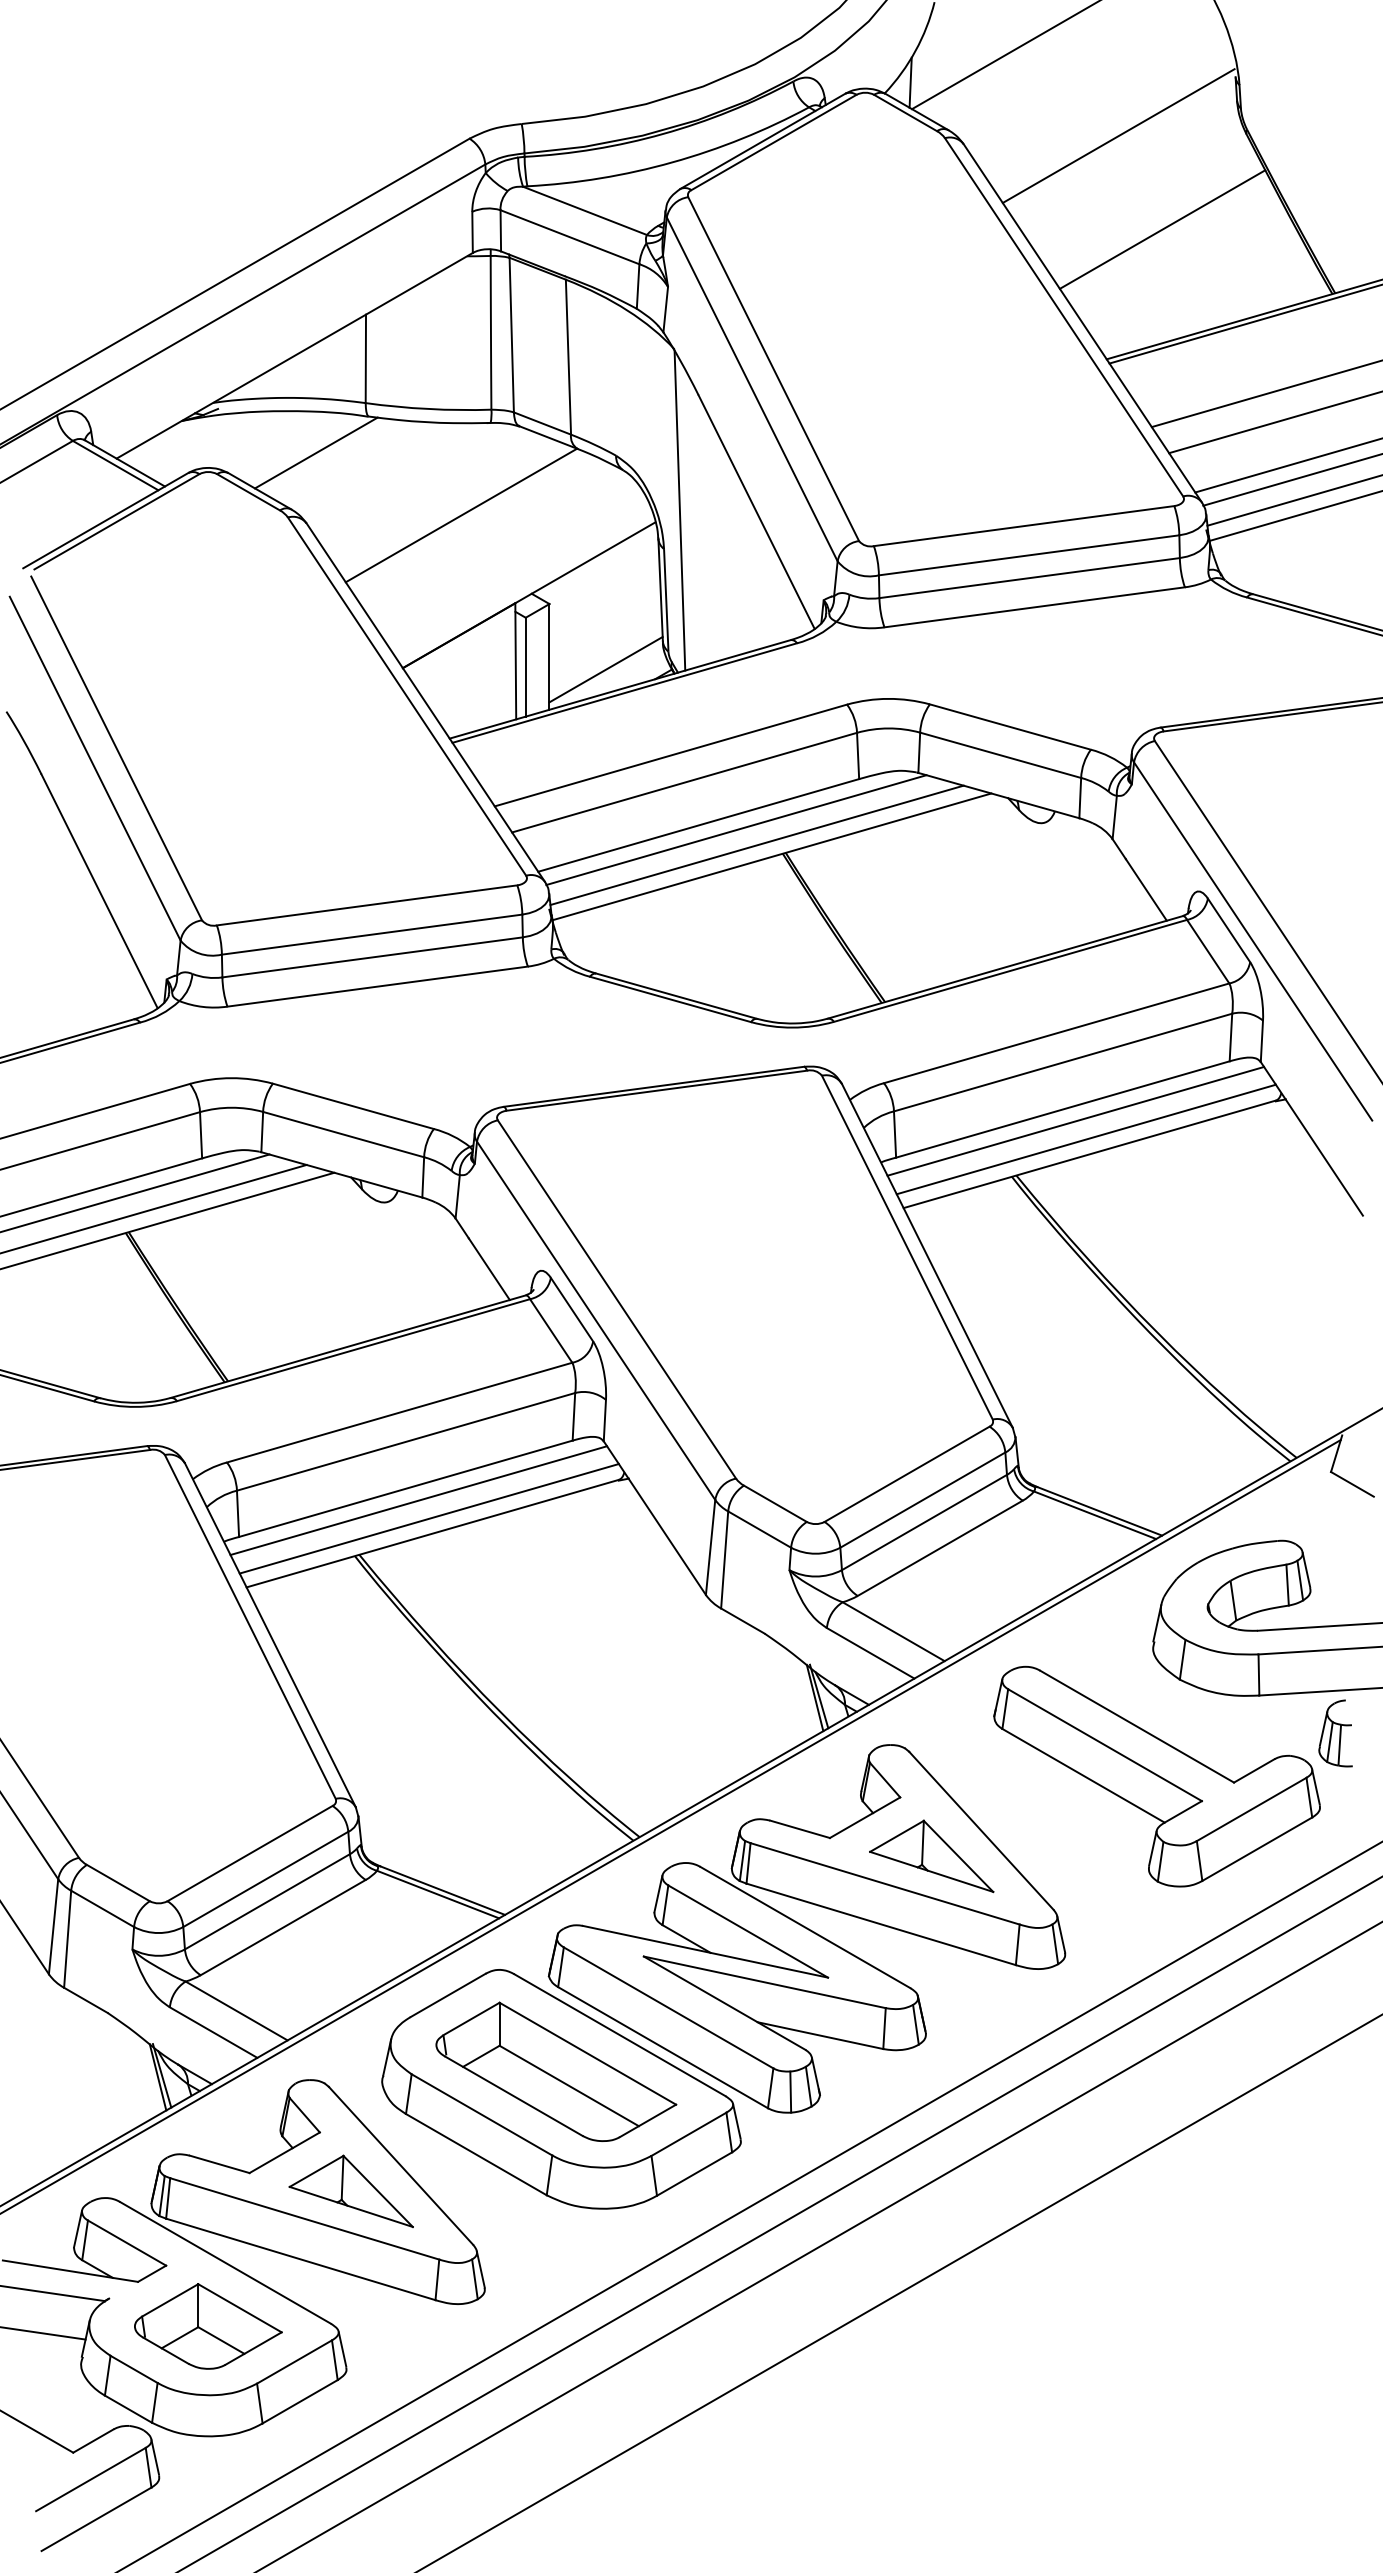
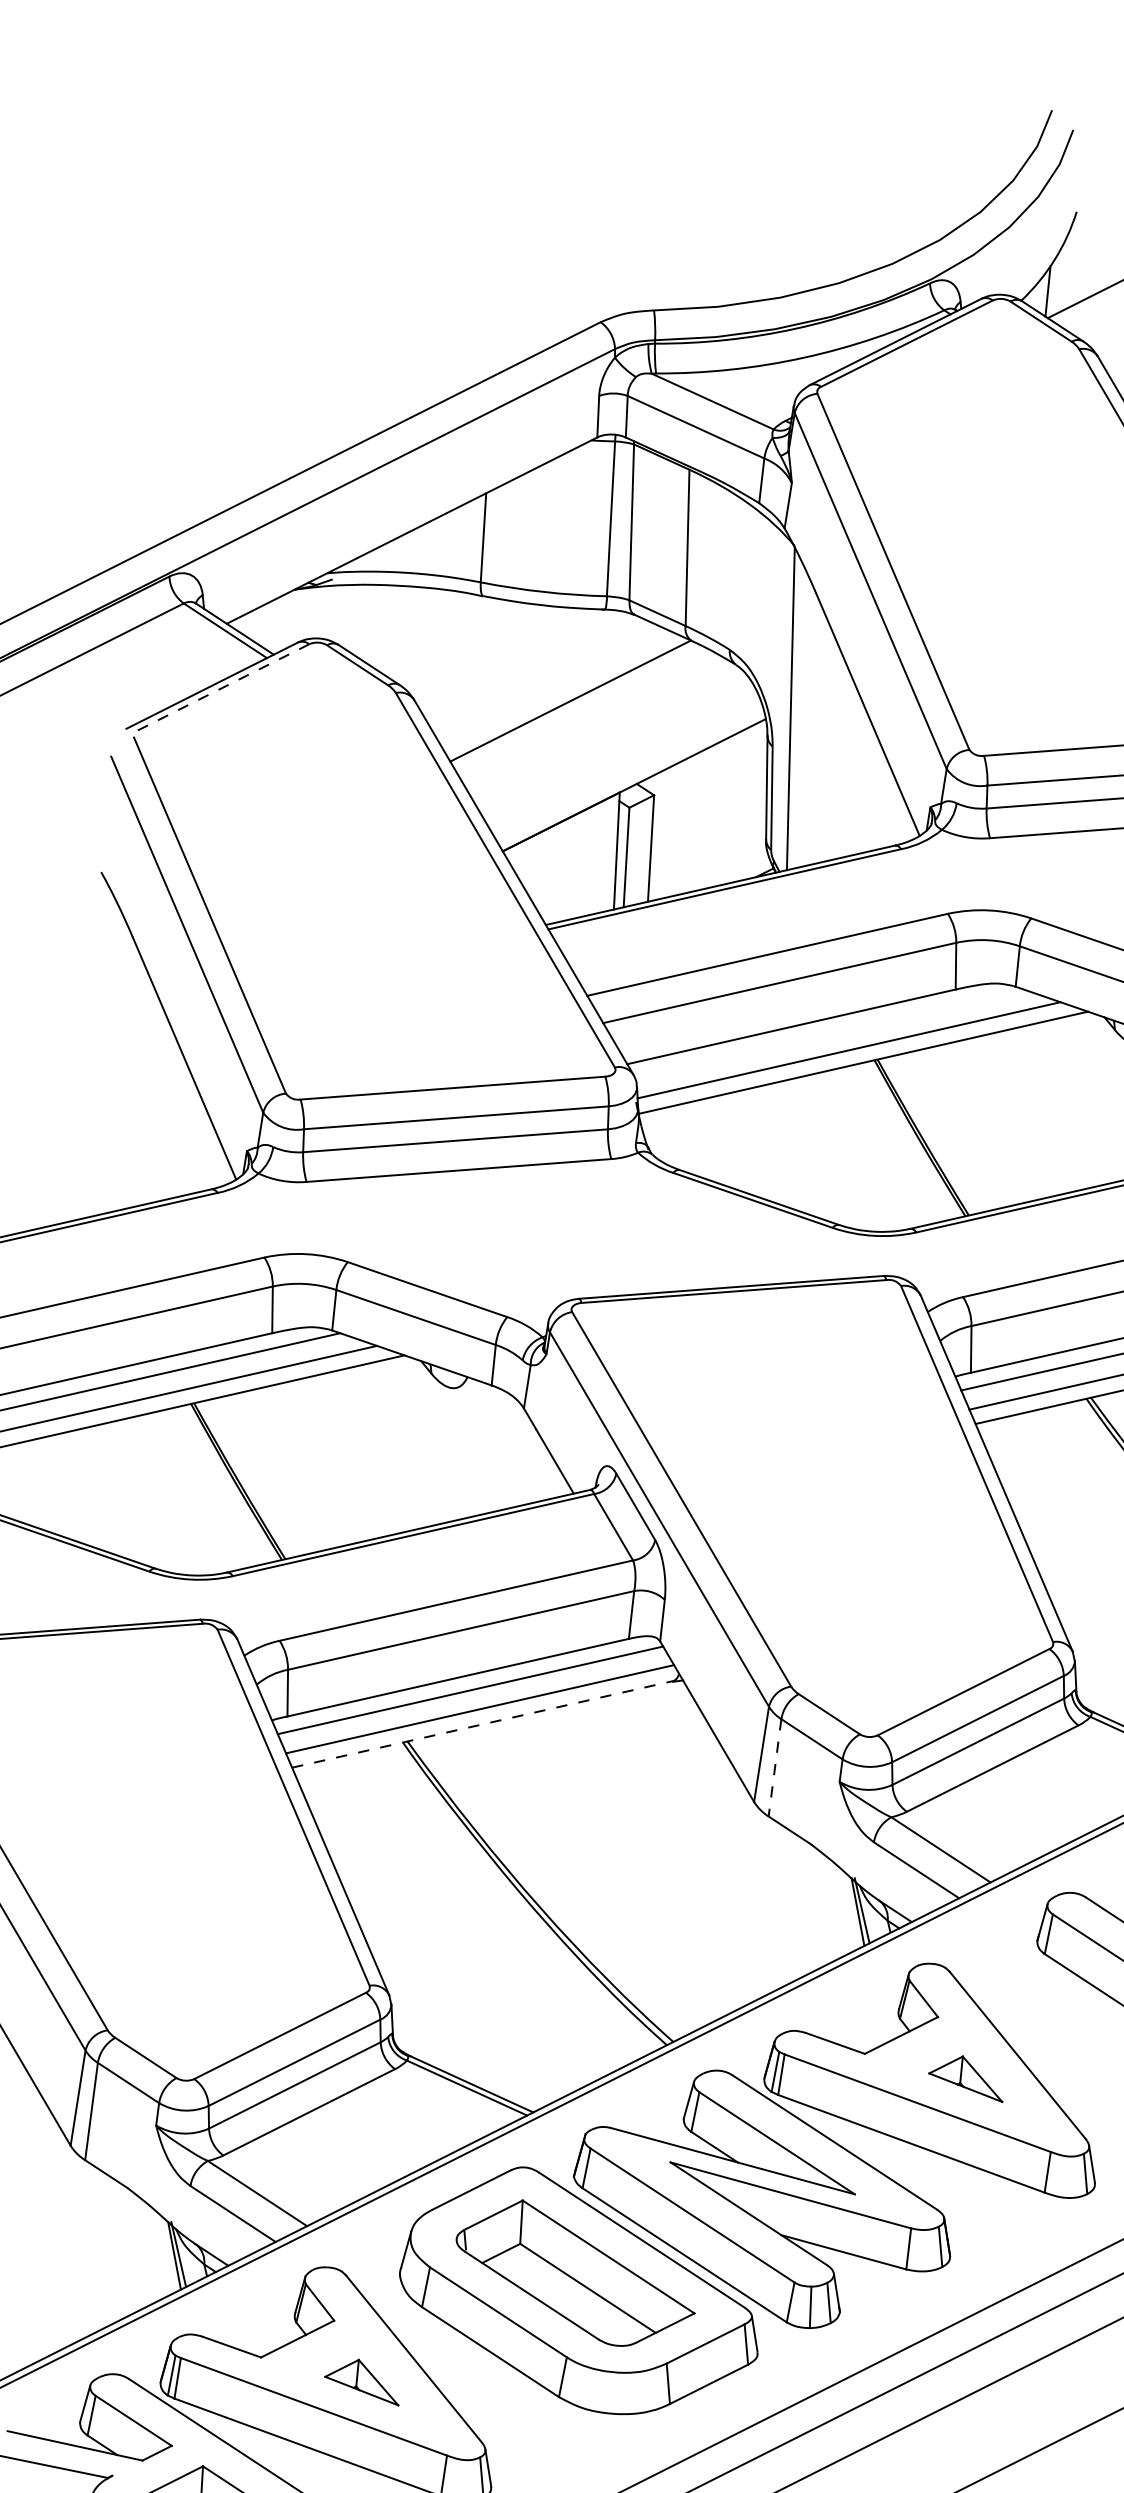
line: (316, 452) -> (428, 629), removed
line: (116, 522) -> (222, 688), solid -> dashed
line: (605, 669) -> (706, 864), removed
line: (736, 830) -> (829, 1034), removed
line: (432, 1533) -> (482, 1724), solid -> dashed
line: (724, 1559) -> (774, 1767), solid -> dashed
part: (931, 1856) -> (966, 2078), size x0.6
part: (350, 2190) -> (361, 2380), size x0.6

